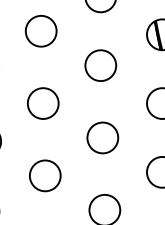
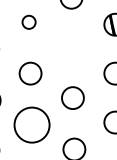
circle: (40, 31) -> (28, 22), size x0.6
circle: (100, 65) -> (71, 46), removed
circle: (44, 175) -> (31, 124), size x1.6

